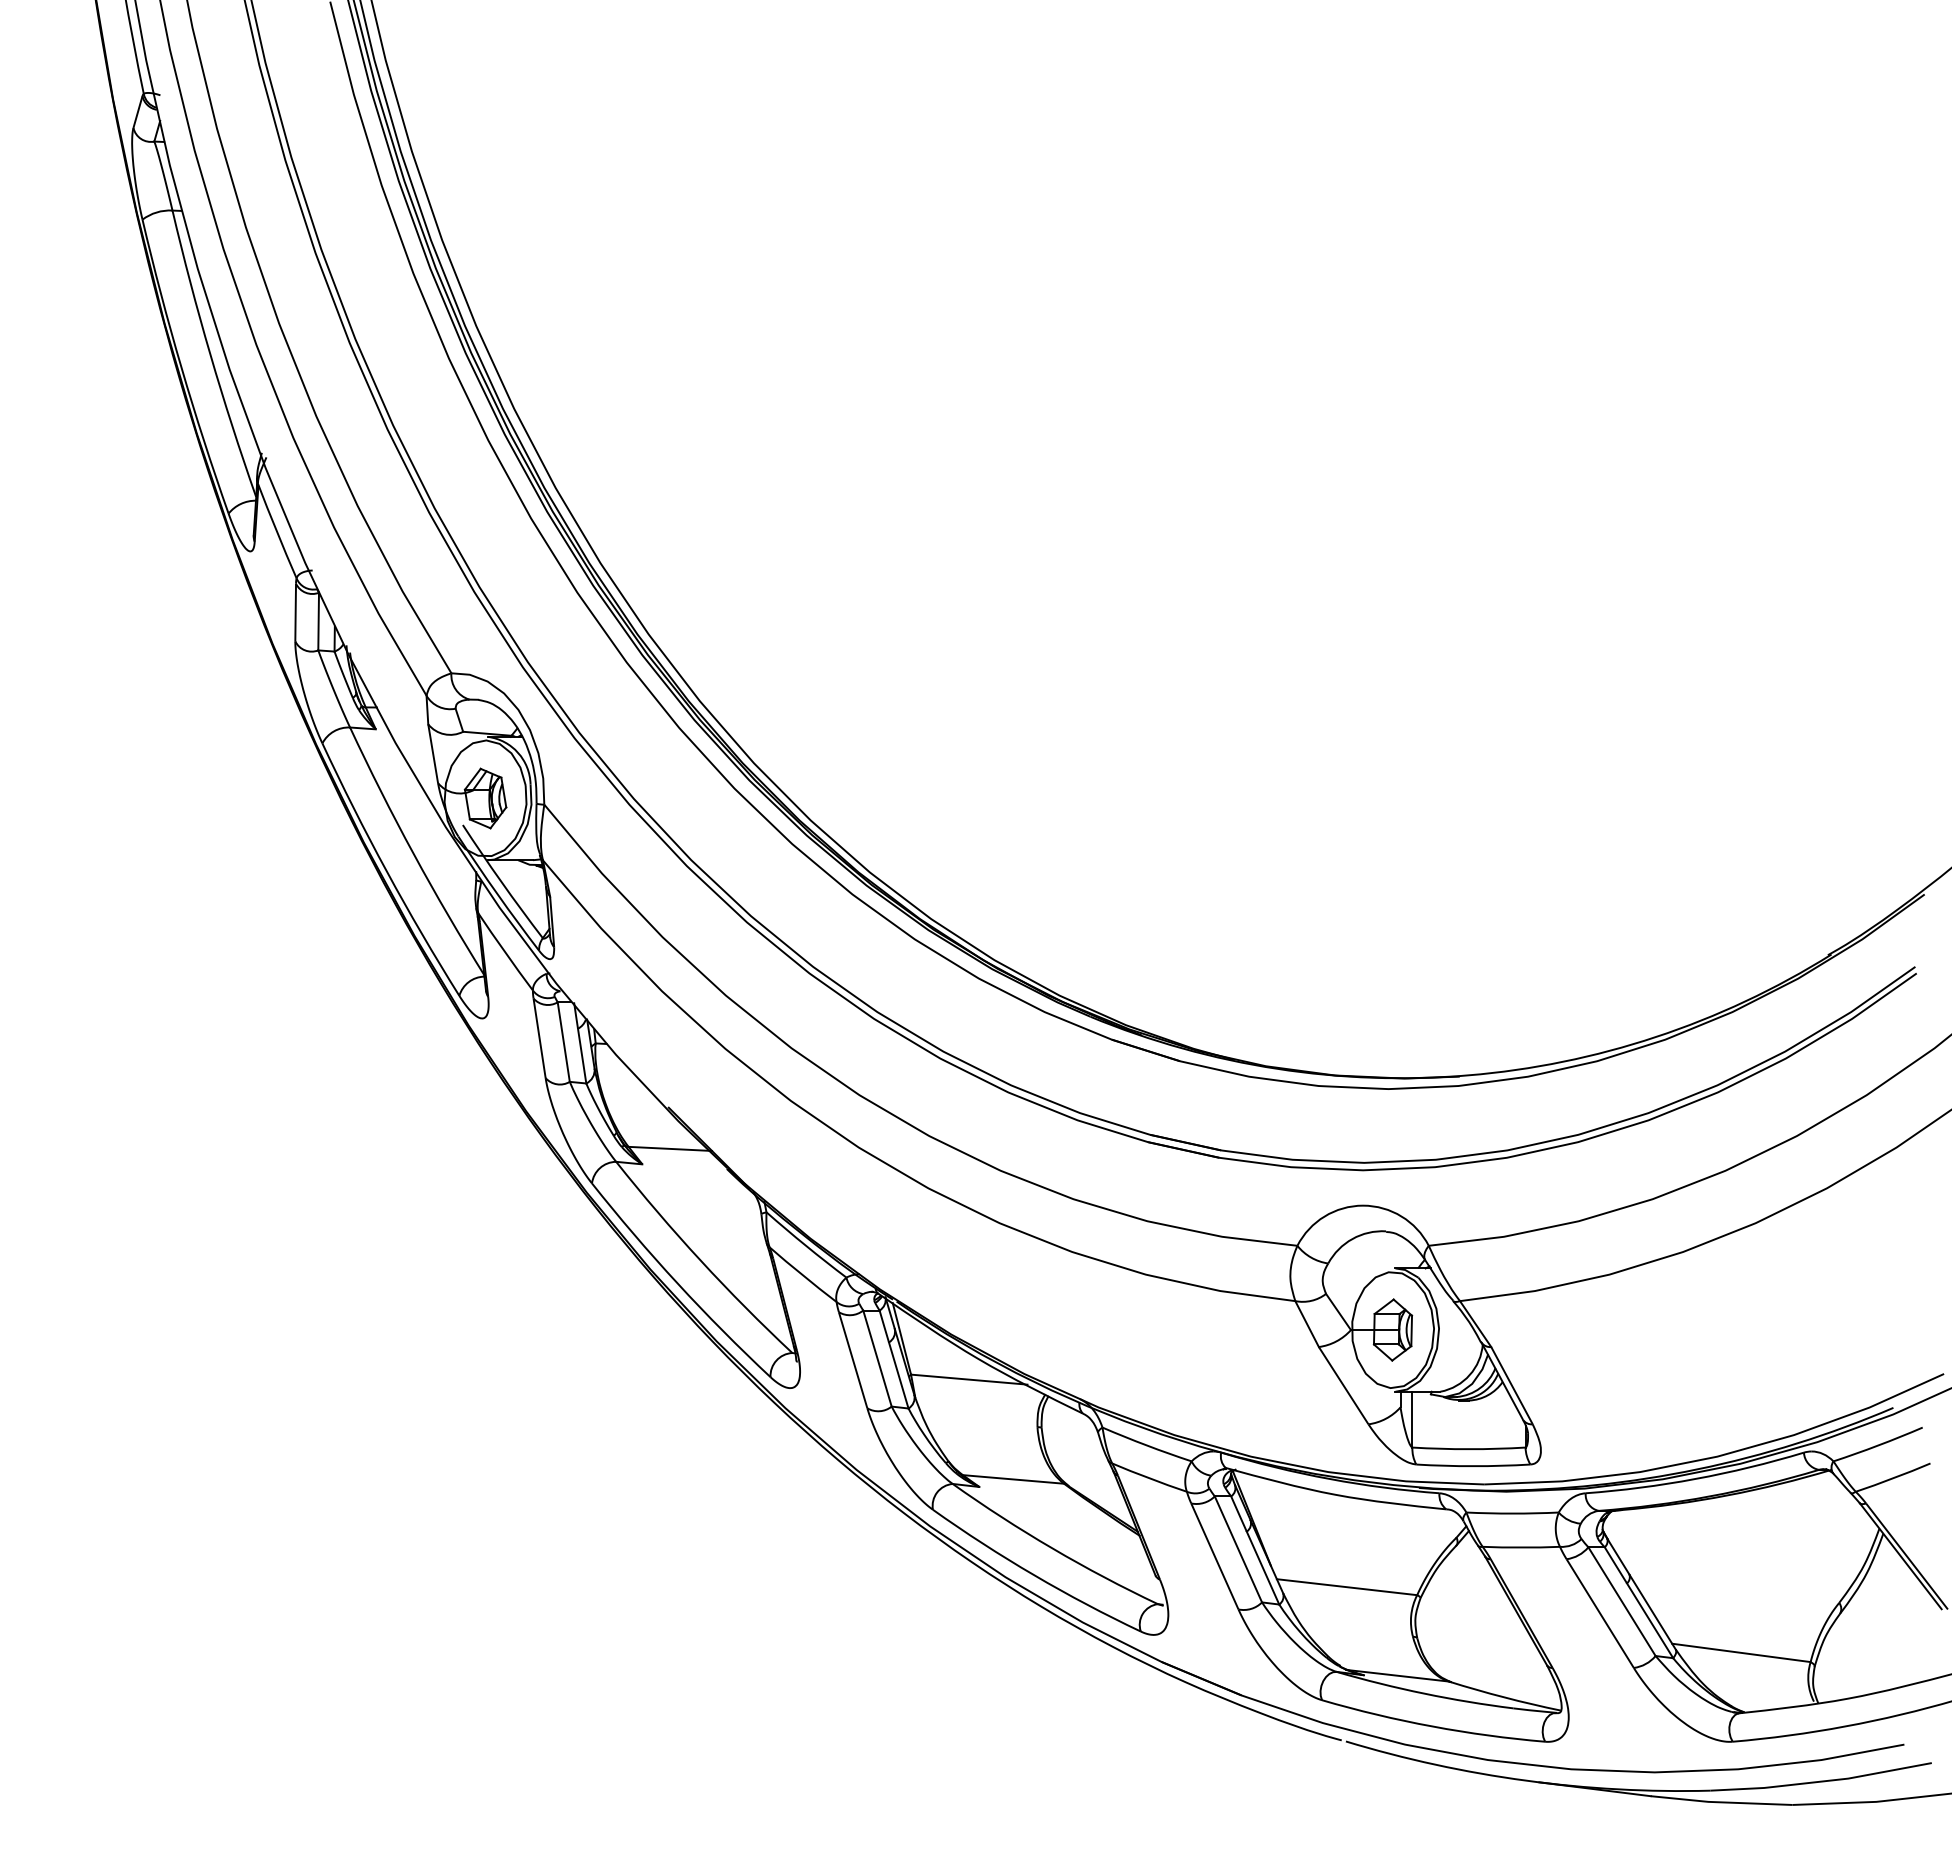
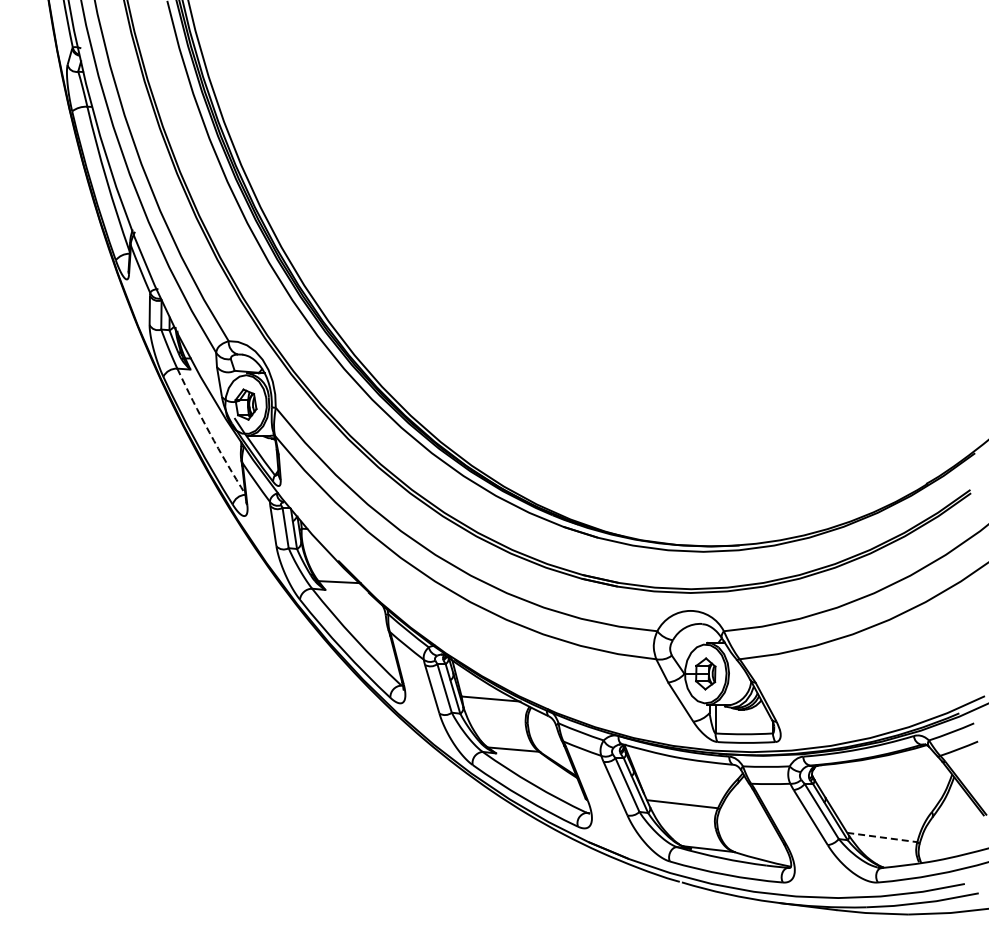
arc: (413, 853) -> (209, 432), solid -> dashed
line: (1741, 1652) -> (882, 837), solid -> dashed

